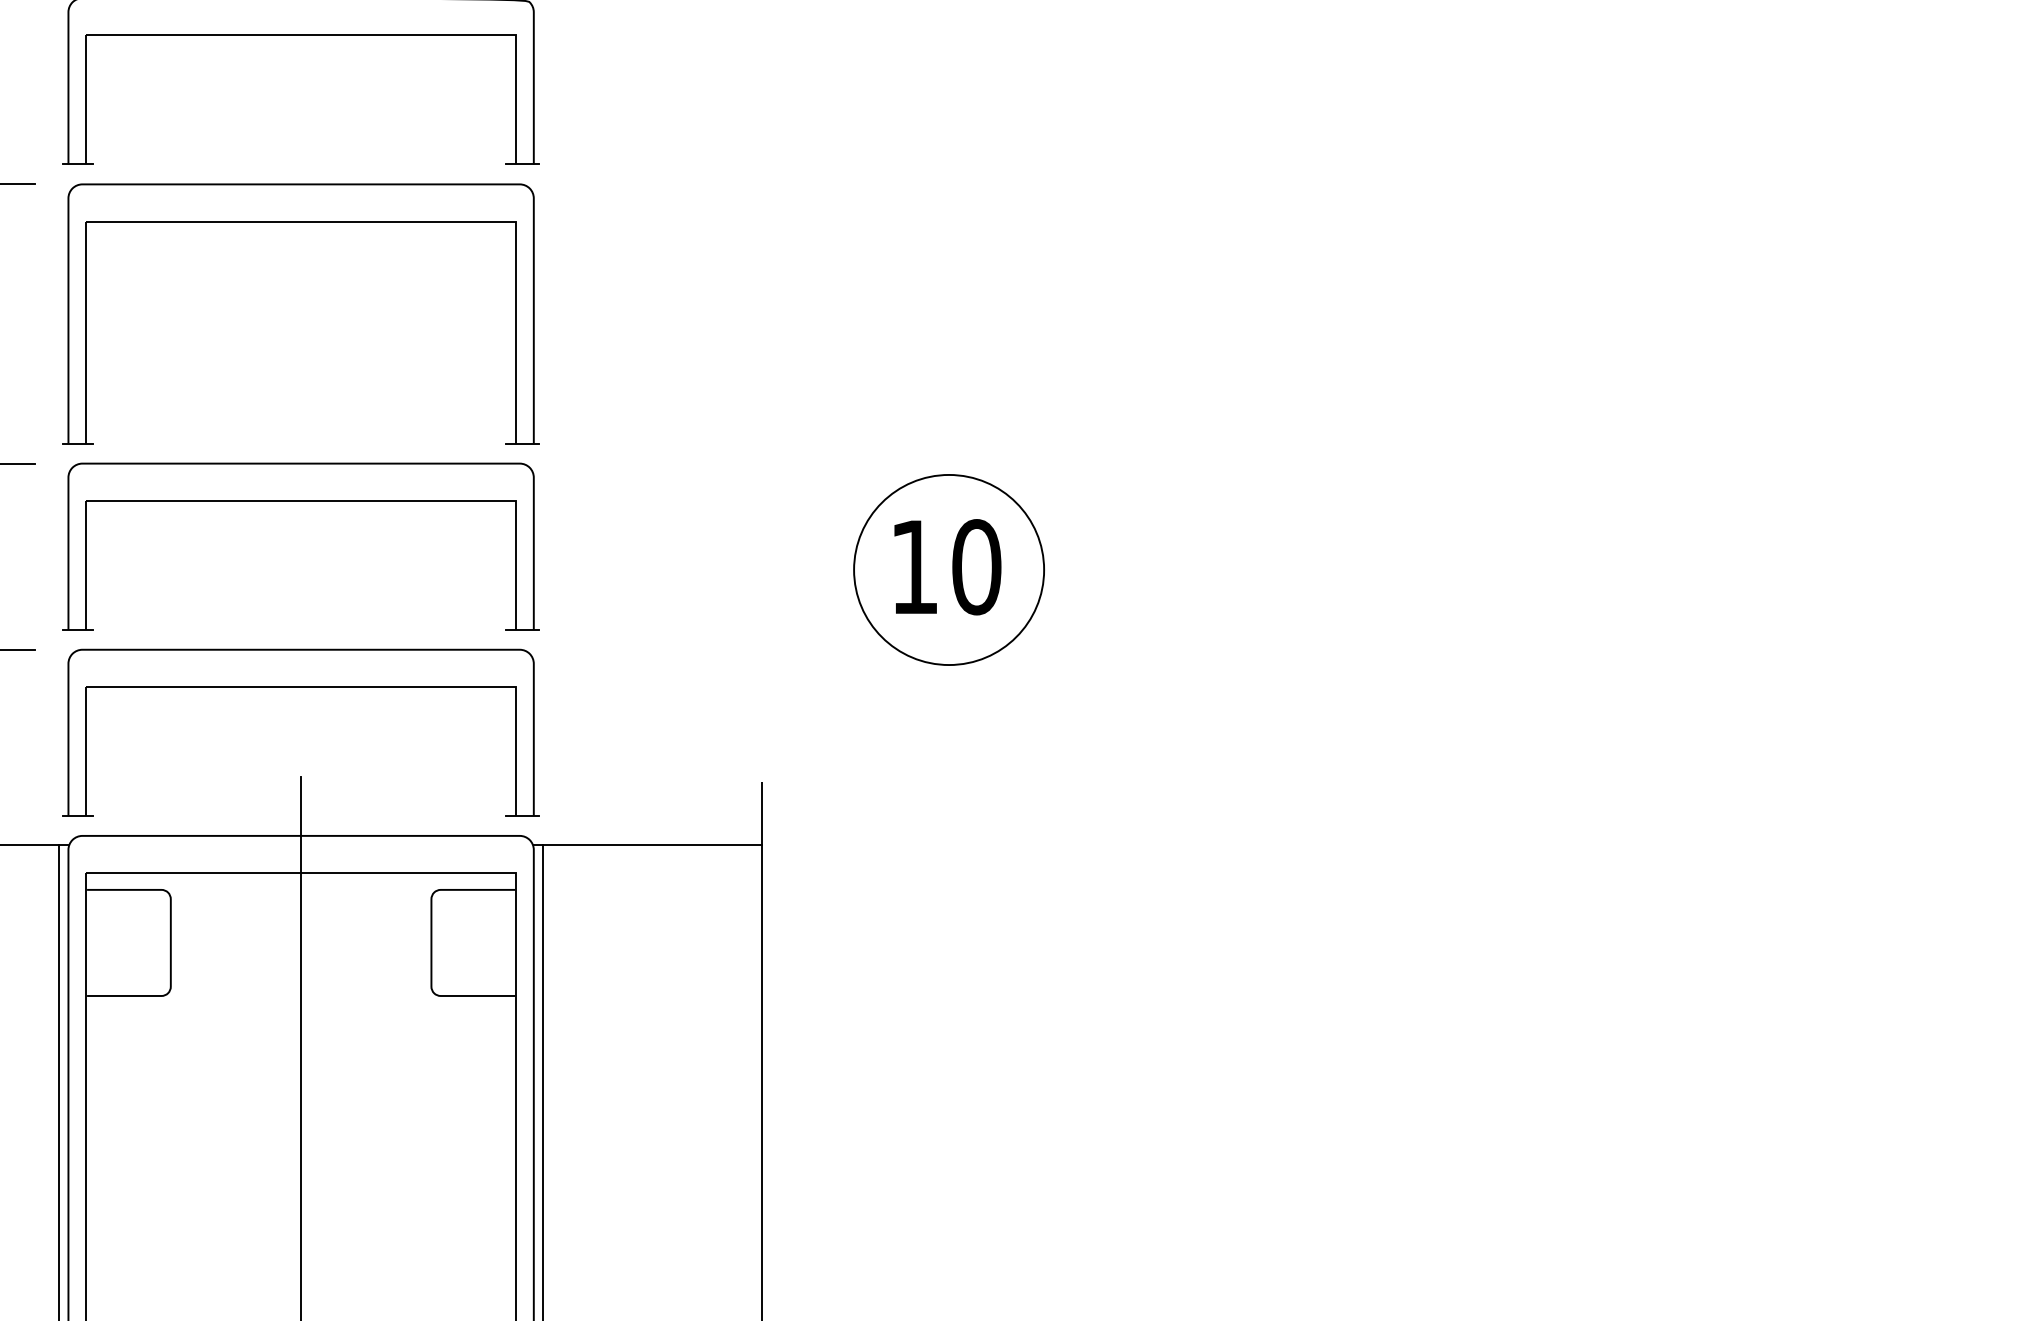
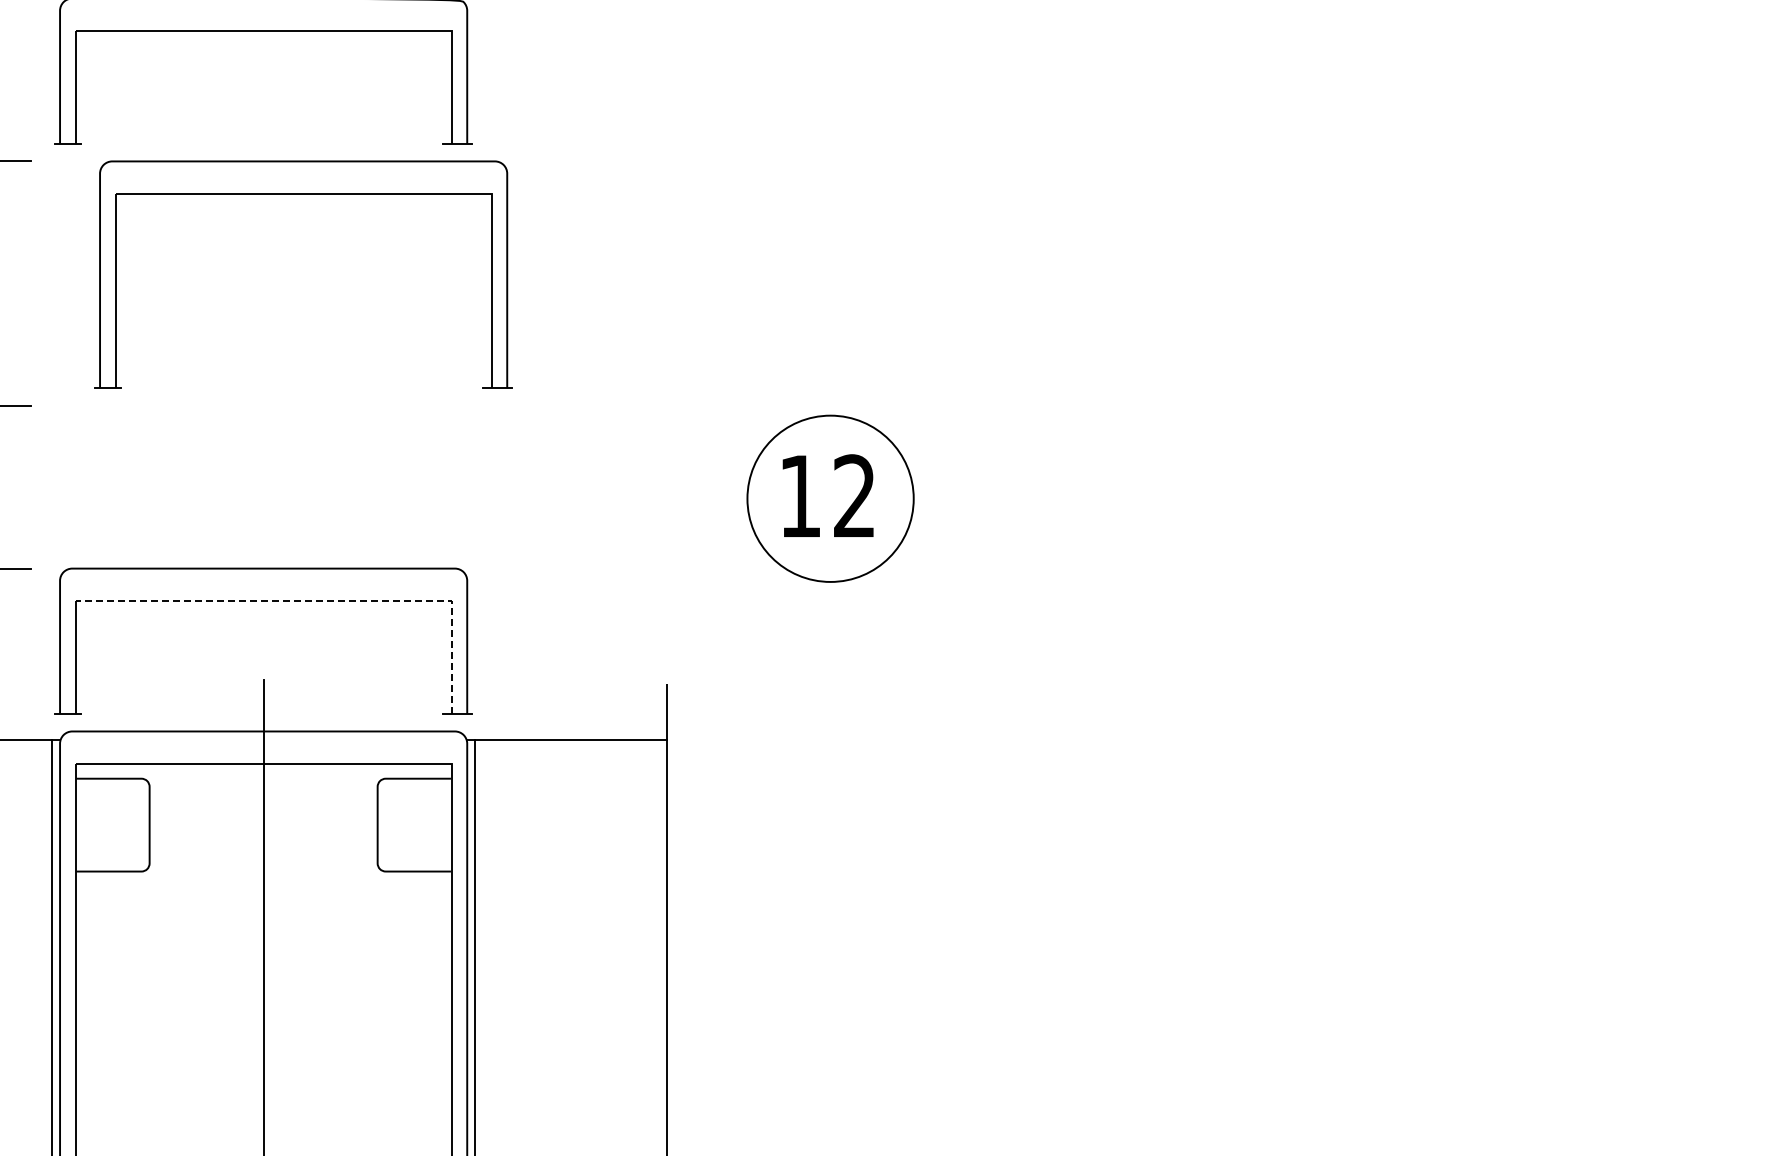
part: (300, 222) -> (303, 194), moved
part: (300, 501) -> (263, 438), removed
text: (976, 567) -> (854, 496), 10 -> 12
line: (366, 687) -> (320, 601), solid -> dashed

